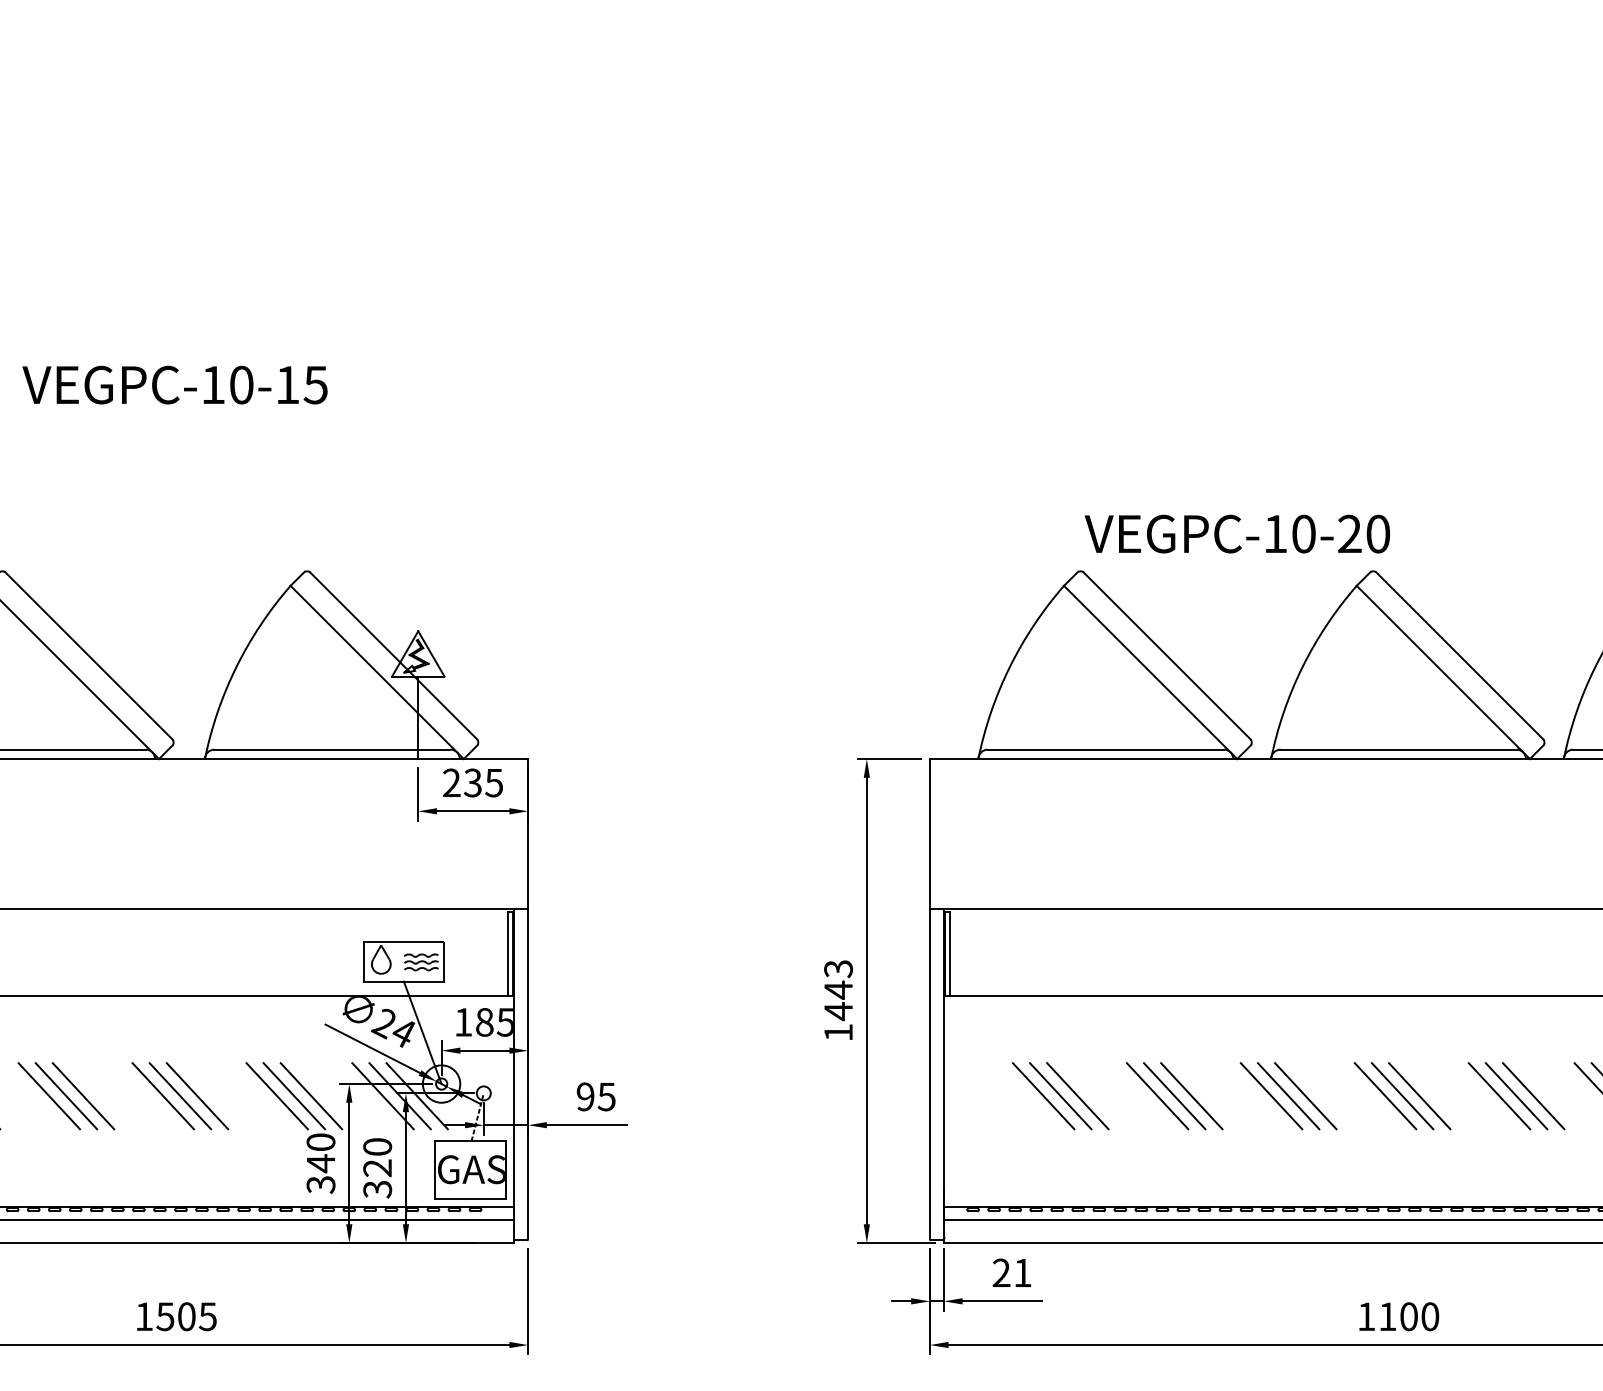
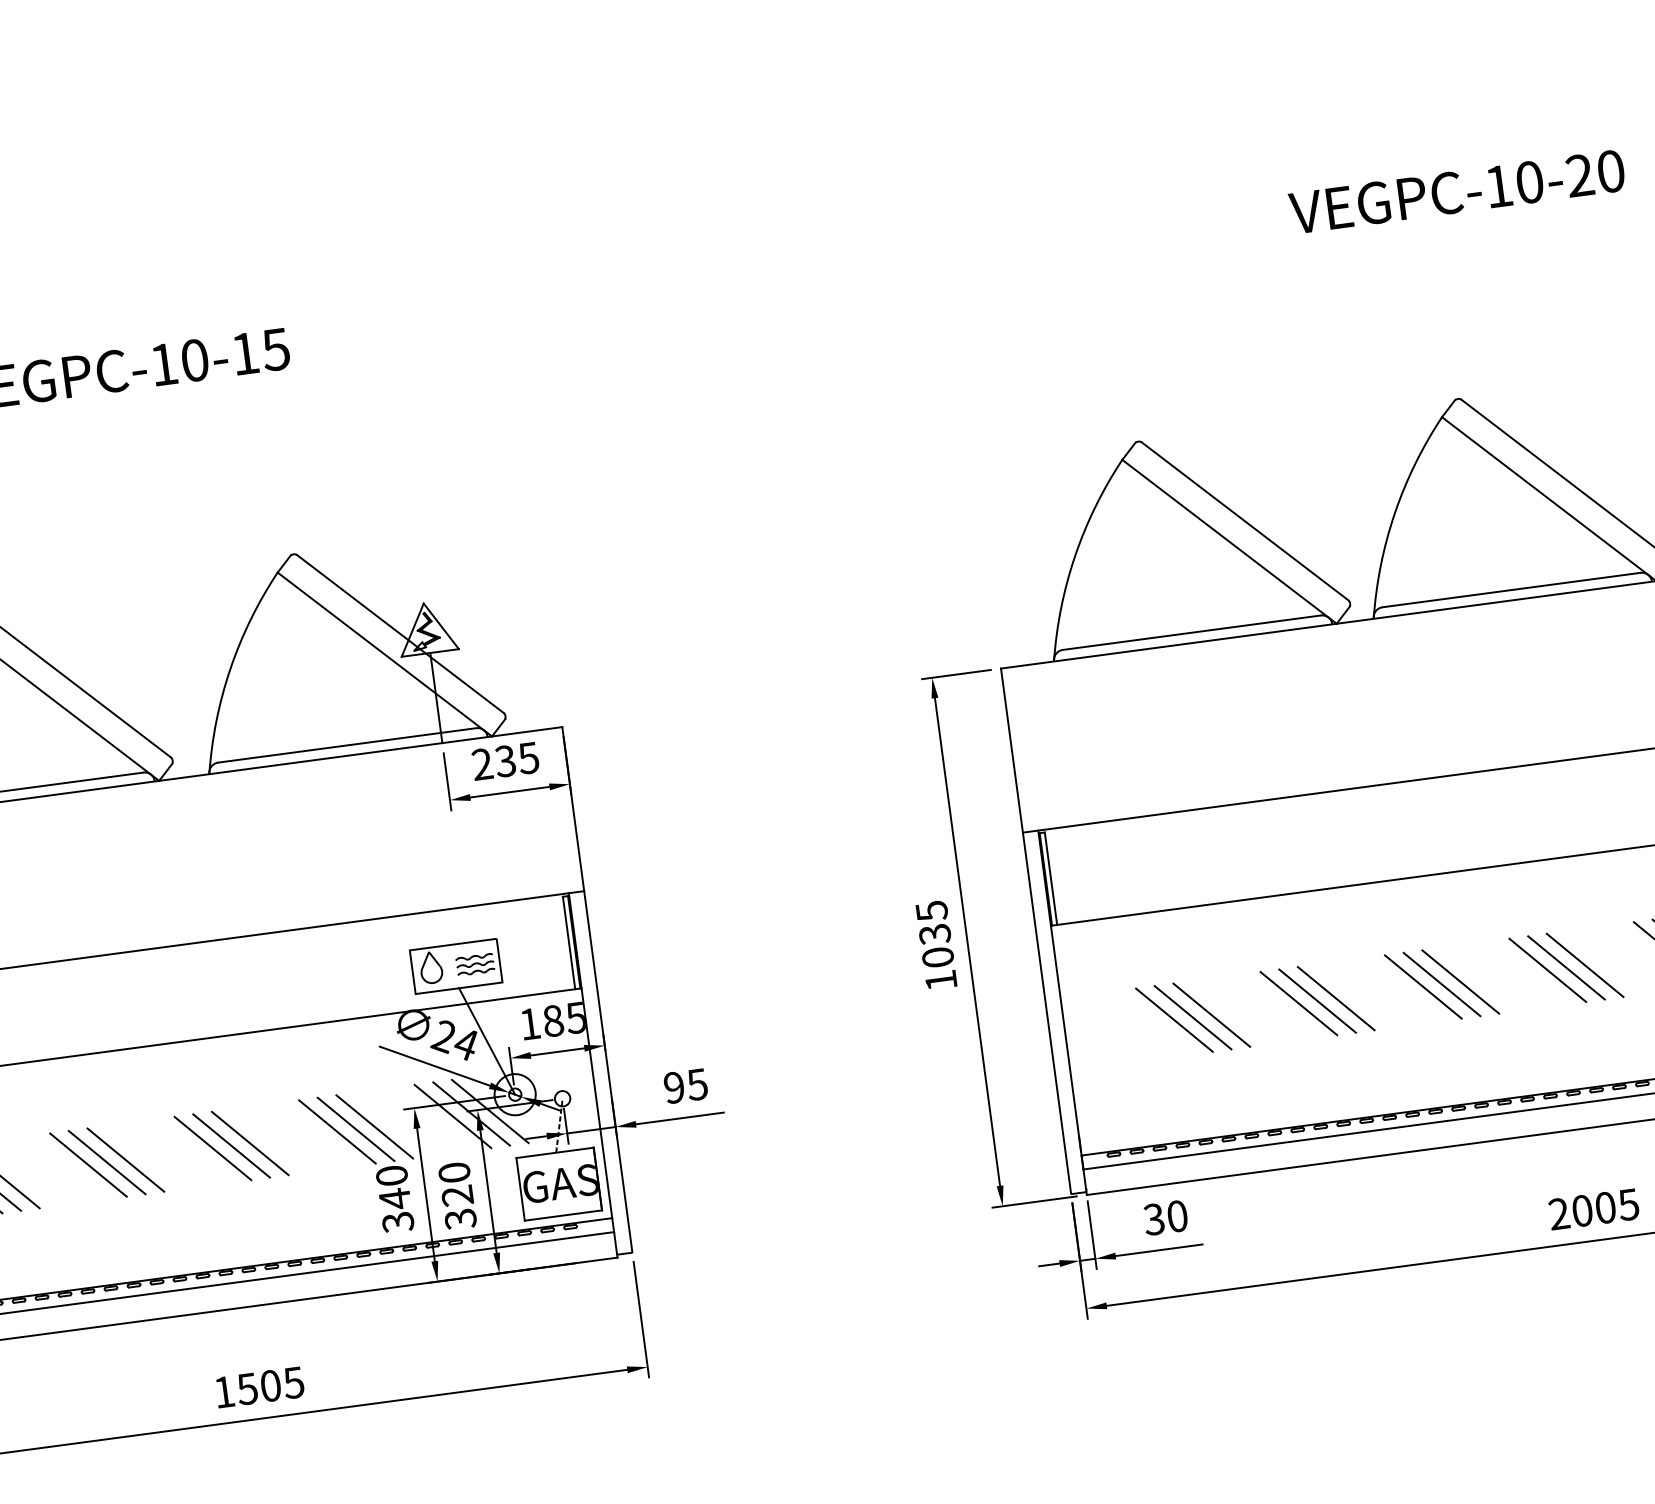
text: (1236, 533) -> (1456, 191), moved
text: (838, 990) -> (934, 934), 1443 -> 1035
text: (1011, 1272) -> (1165, 1217), 21 -> 30
text: (1398, 1316) -> (1594, 1209), 1100 -> 2005

